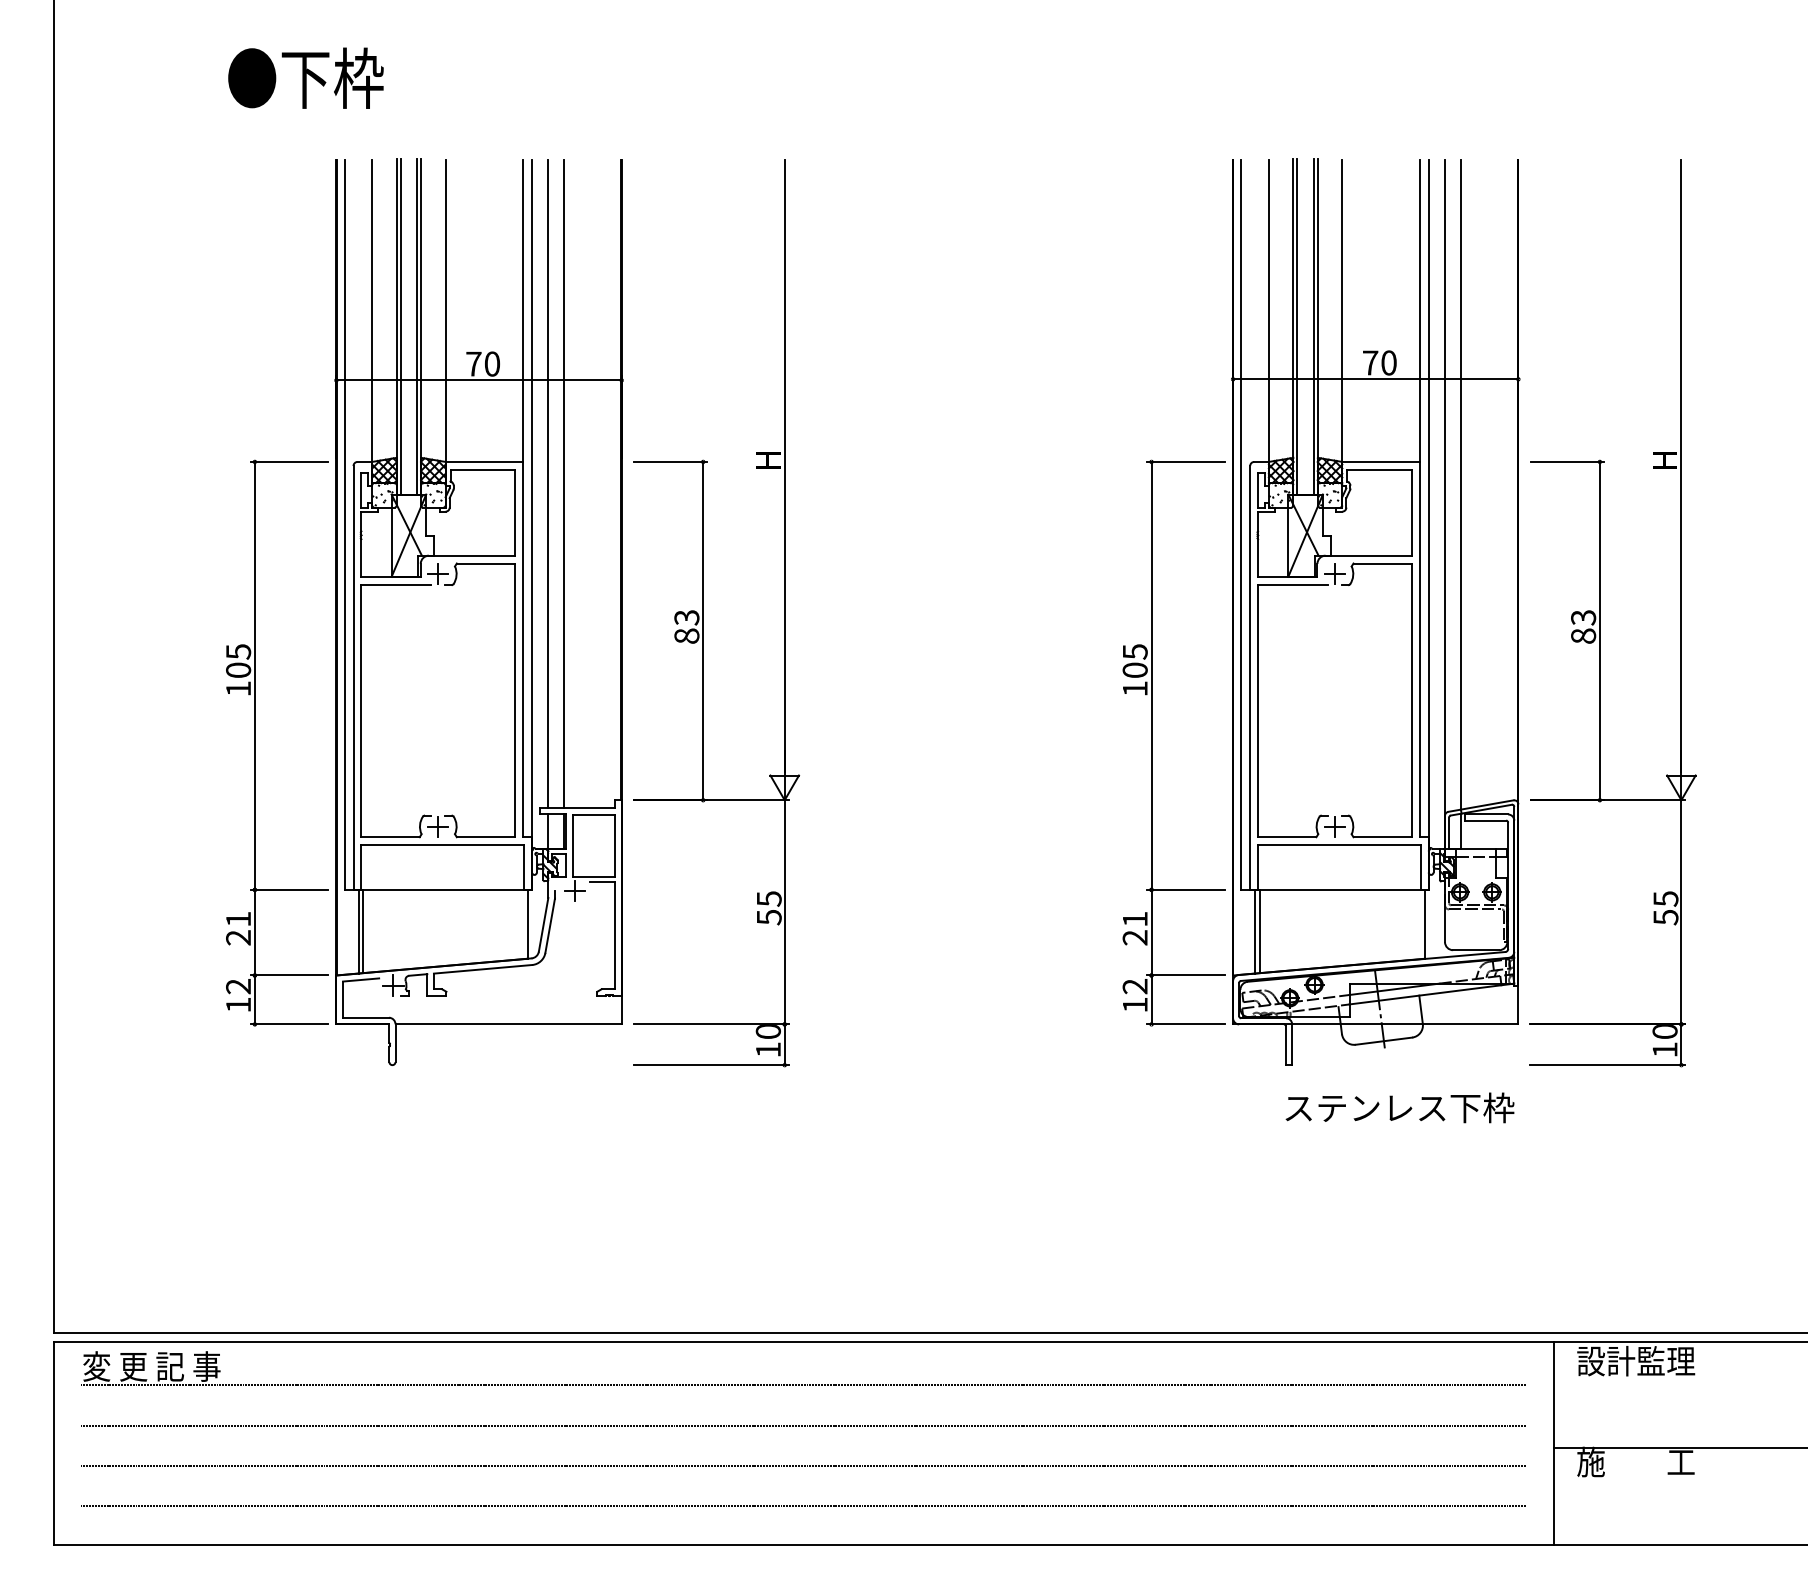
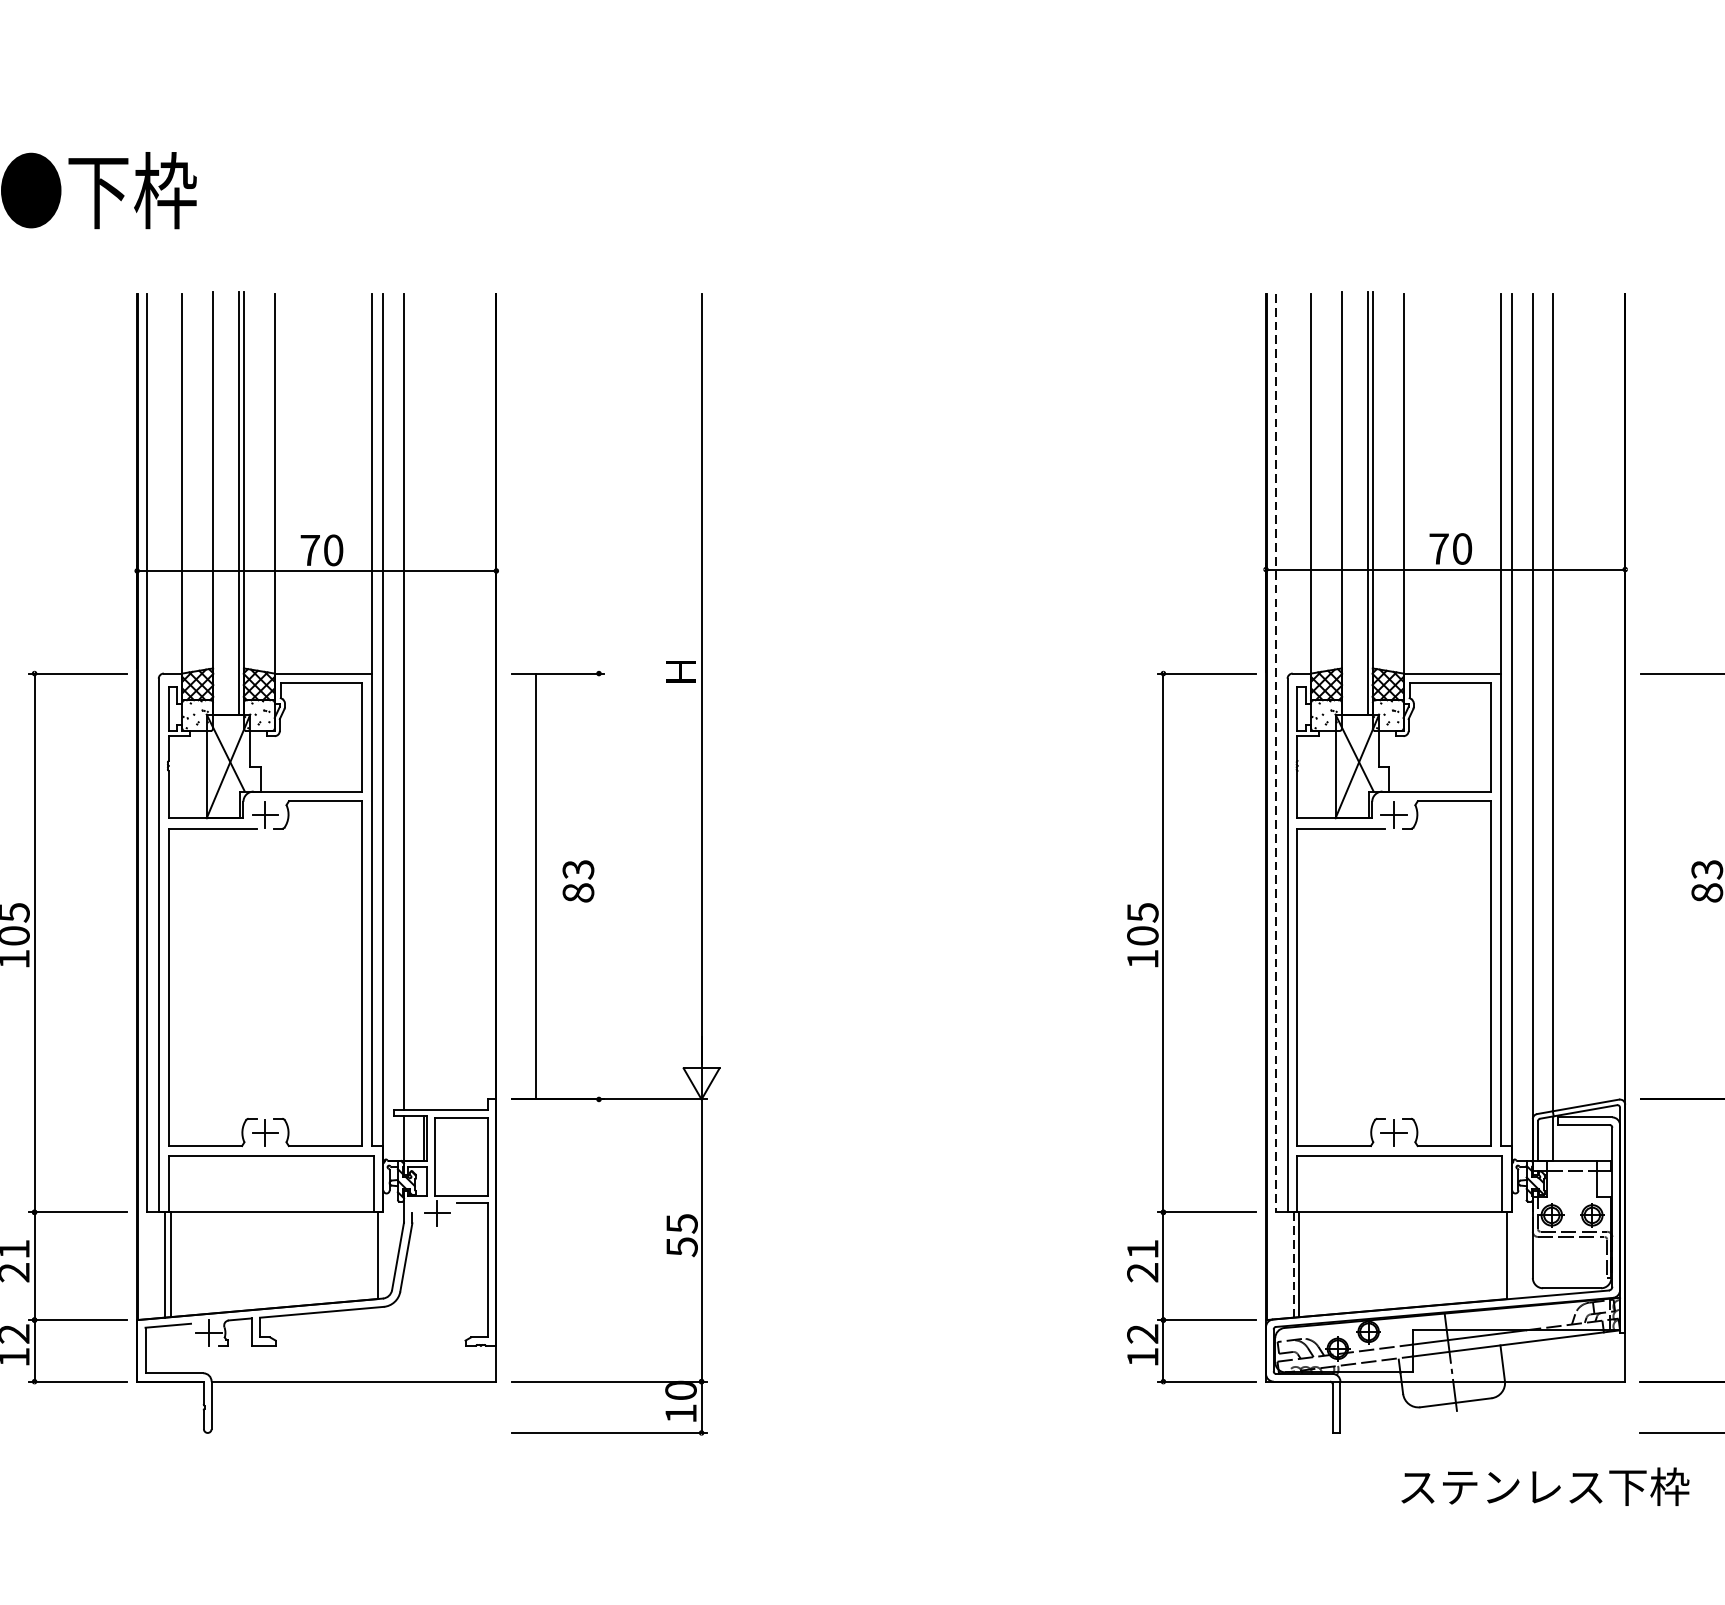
line: (400, 326) -> (217, 503), removed
line: (1297, 326) -> (1347, 503), removed
line: (564, 484) -> (424, 701), removed
line: (1241, 525) -> (1276, 753), solid -> dashed
line: (703, 630) -> (536, 885), moved
line: (1255, 931) -> (1294, 1264), solid -> dashed
text: (1399, 1107) -> (1544, 1486), moved

